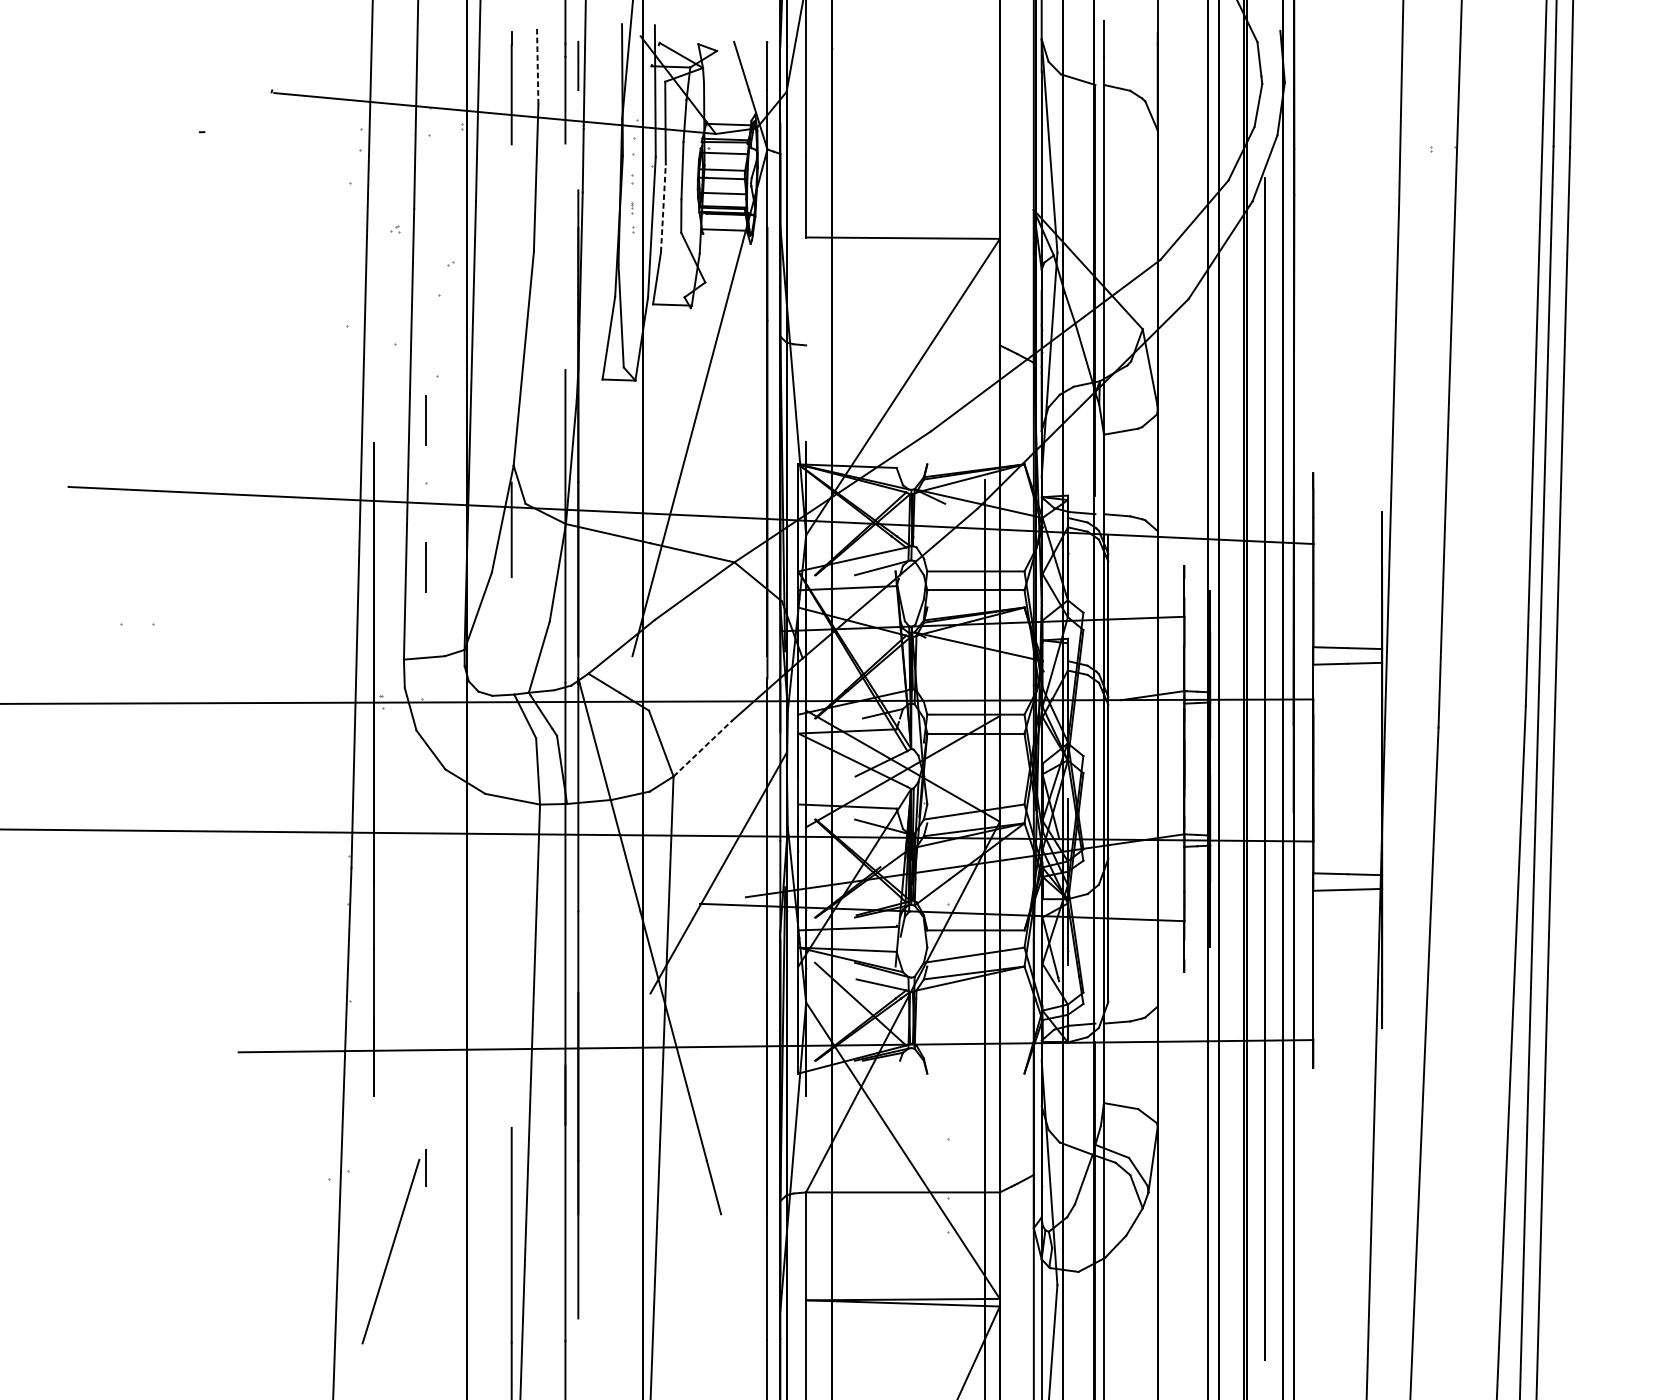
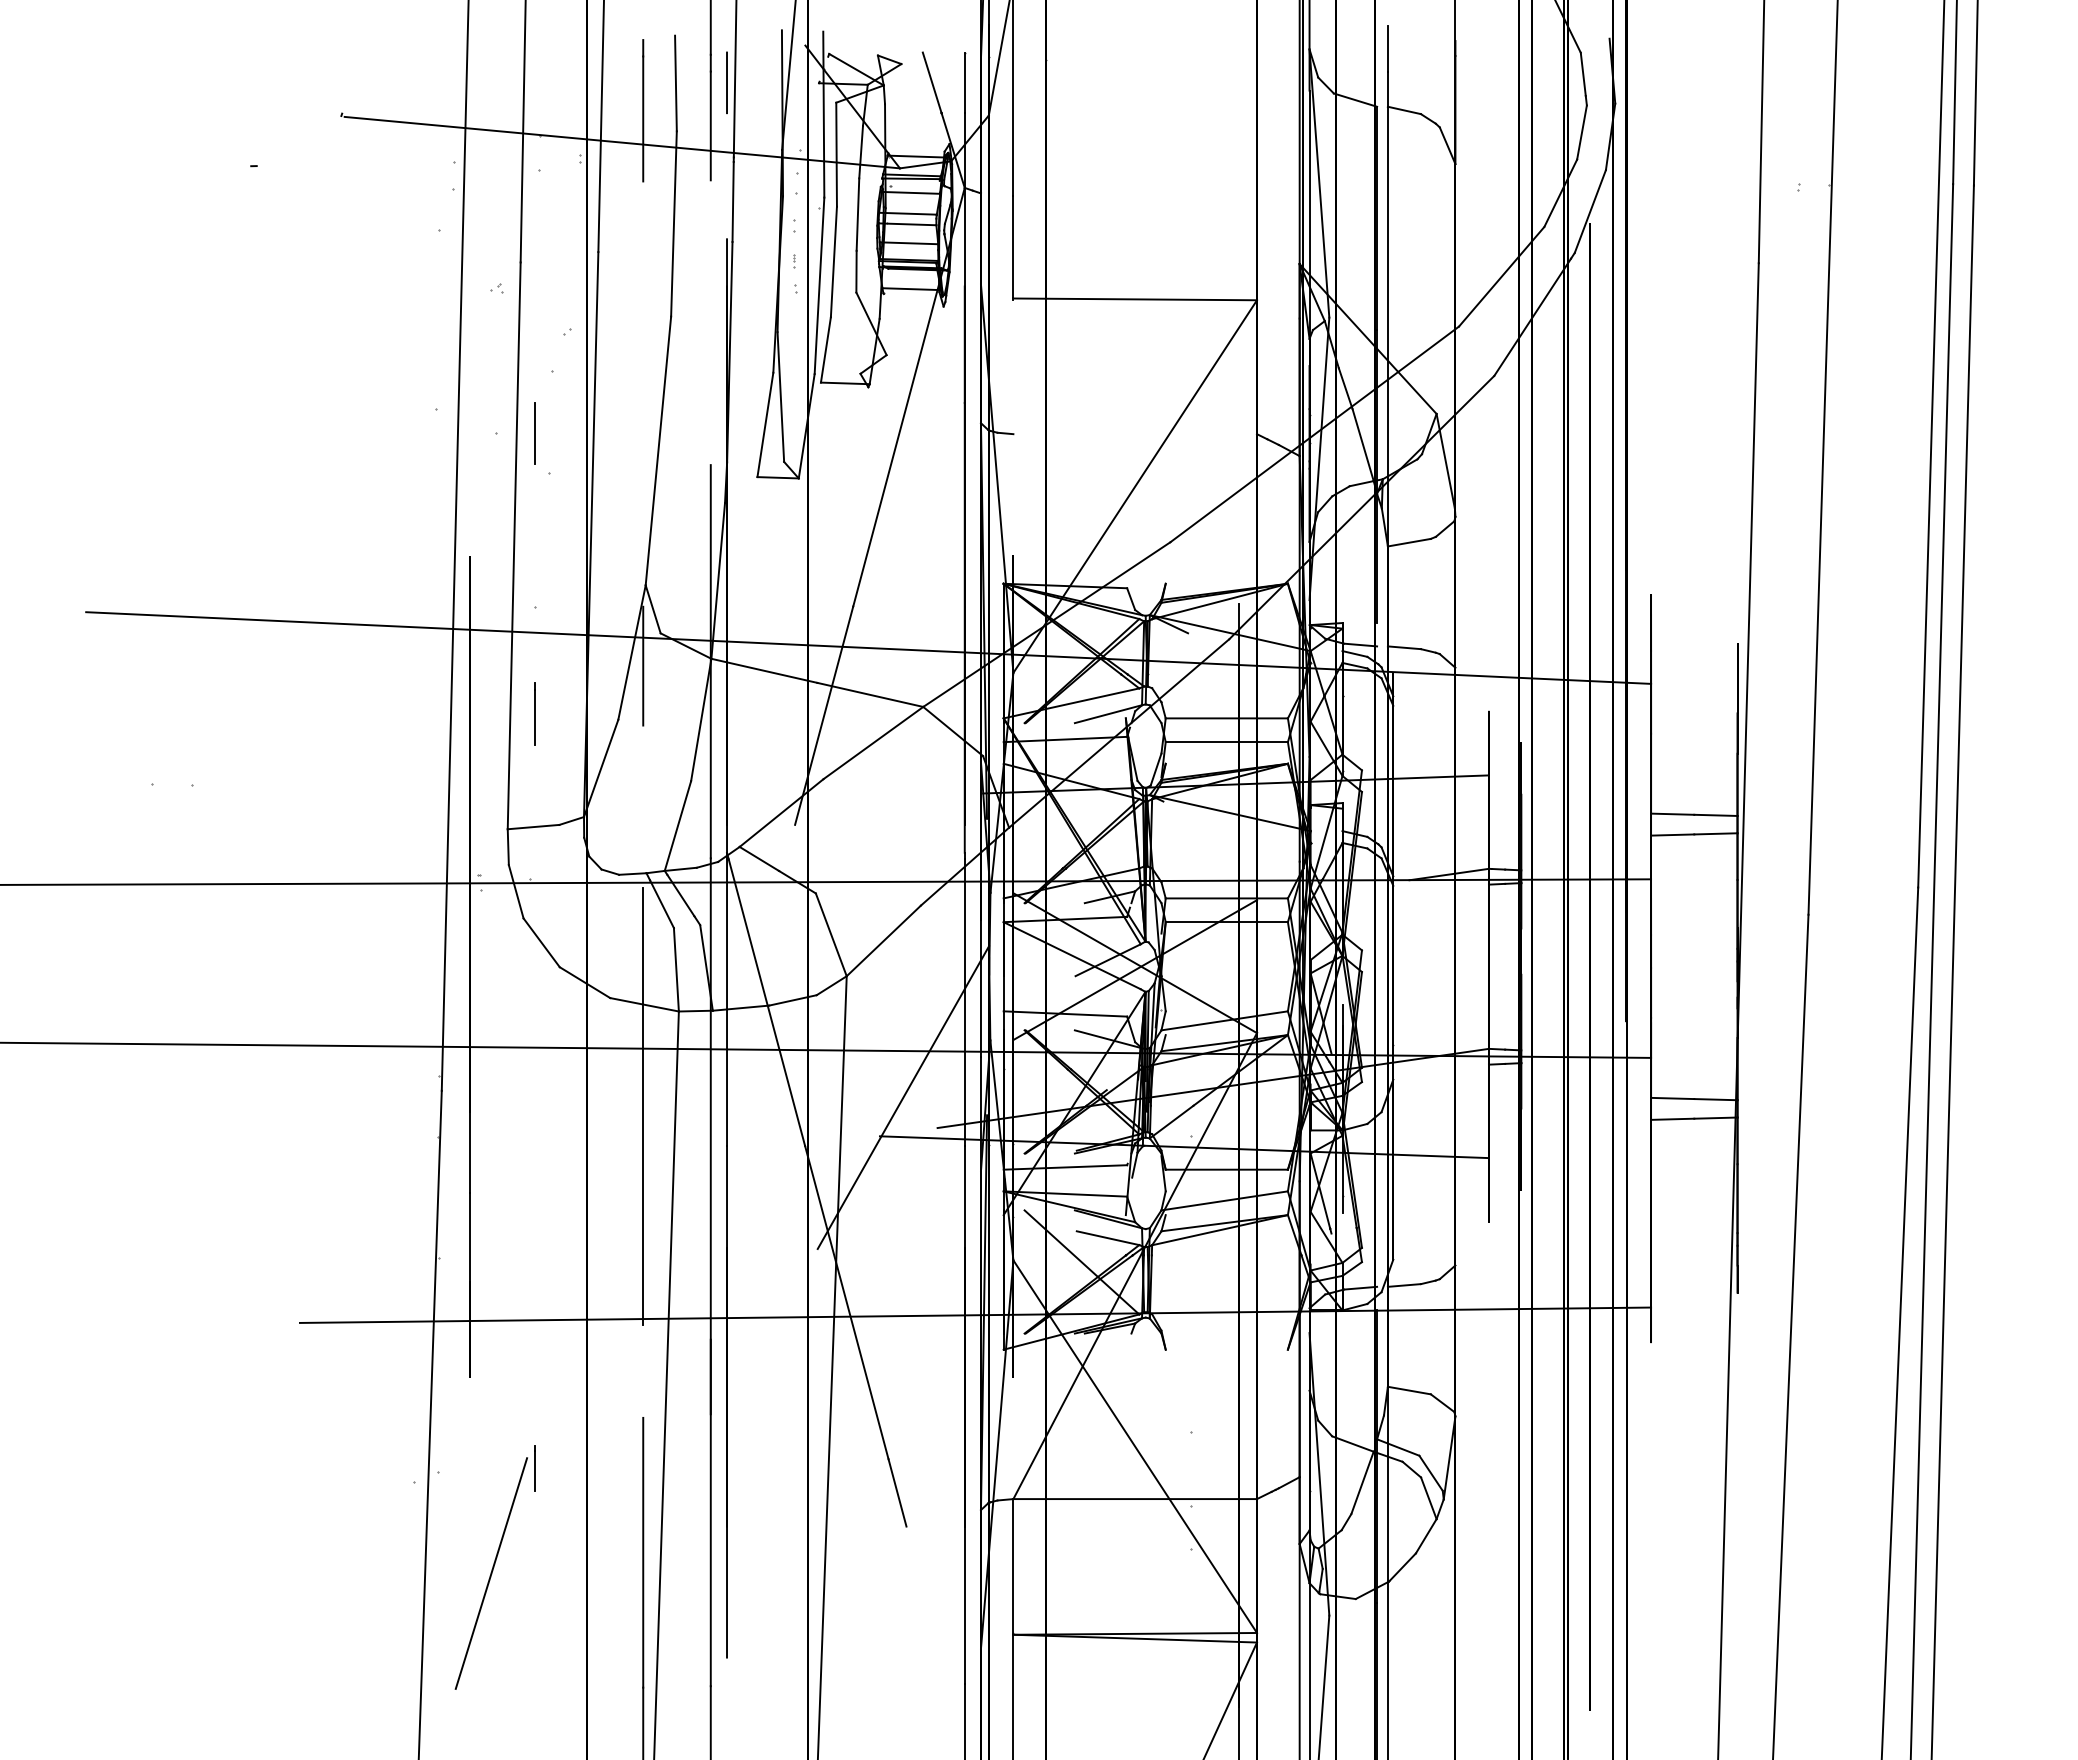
line: (537, 66) -> (675, 83), dashed -> solid
line: (663, 208) -> (833, 261), dashed -> solid
line: (425, 420) -> (534, 433), moved
line: (703, 748) -> (884, 940), dashed -> solid
line: (511, 880) -> (643, 1106), added

